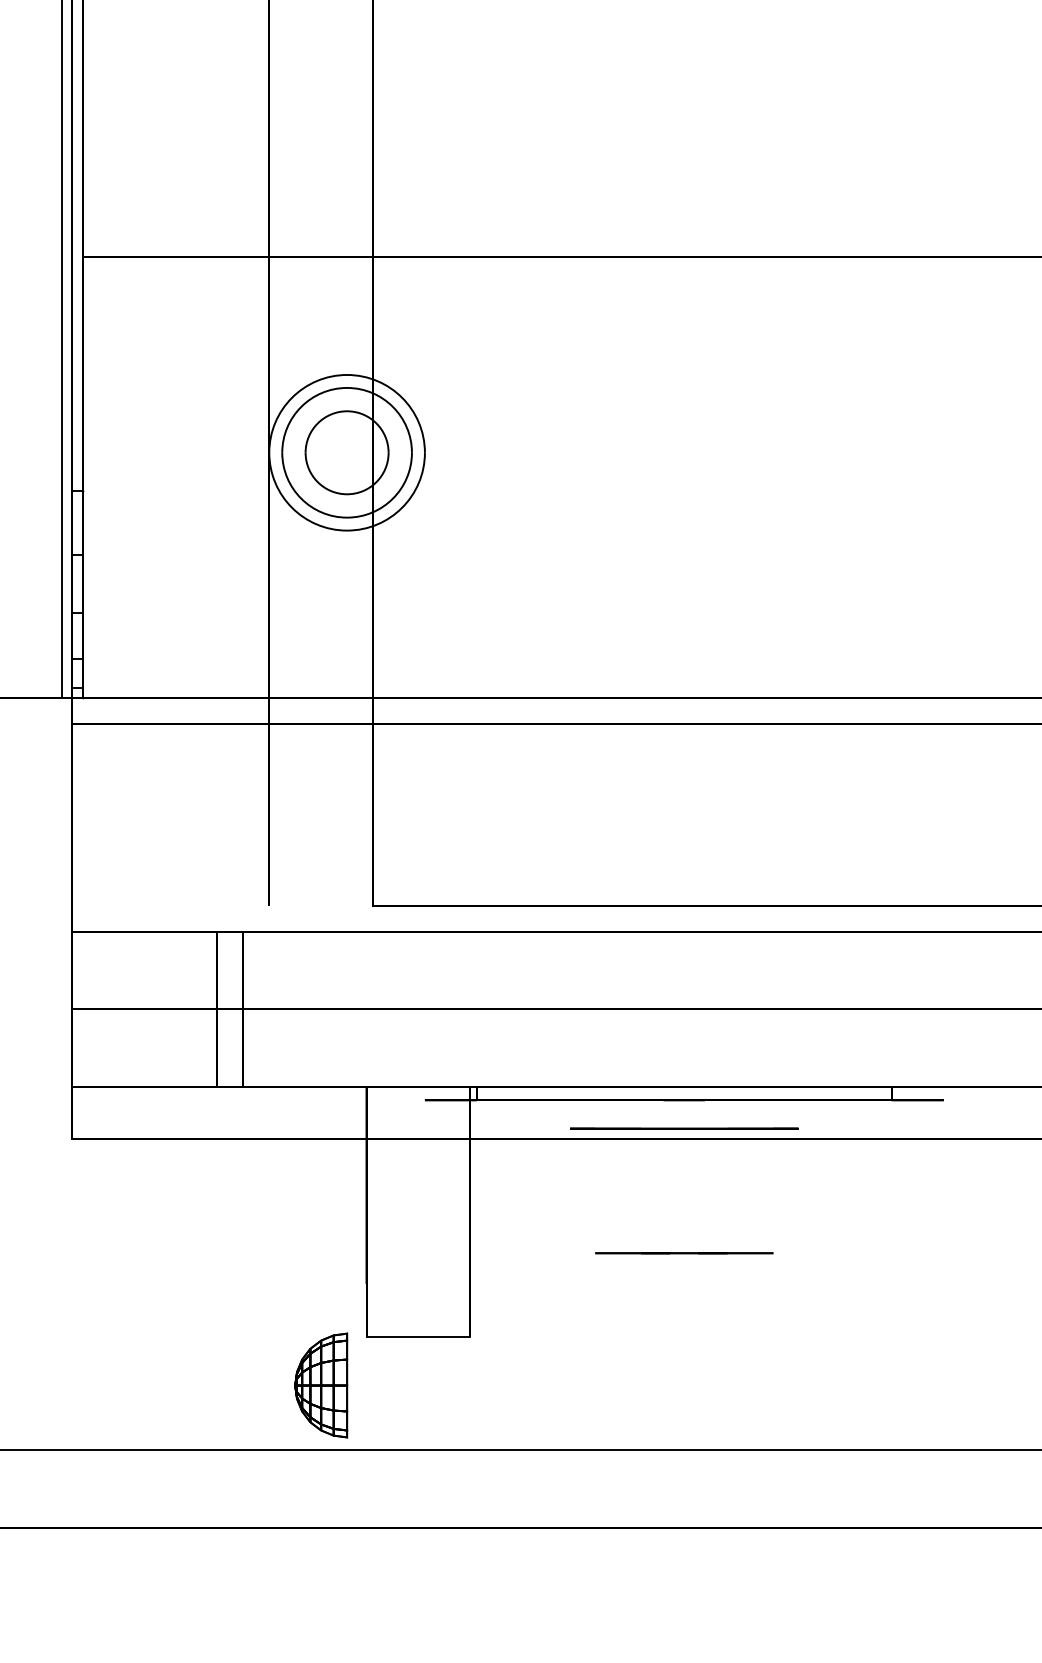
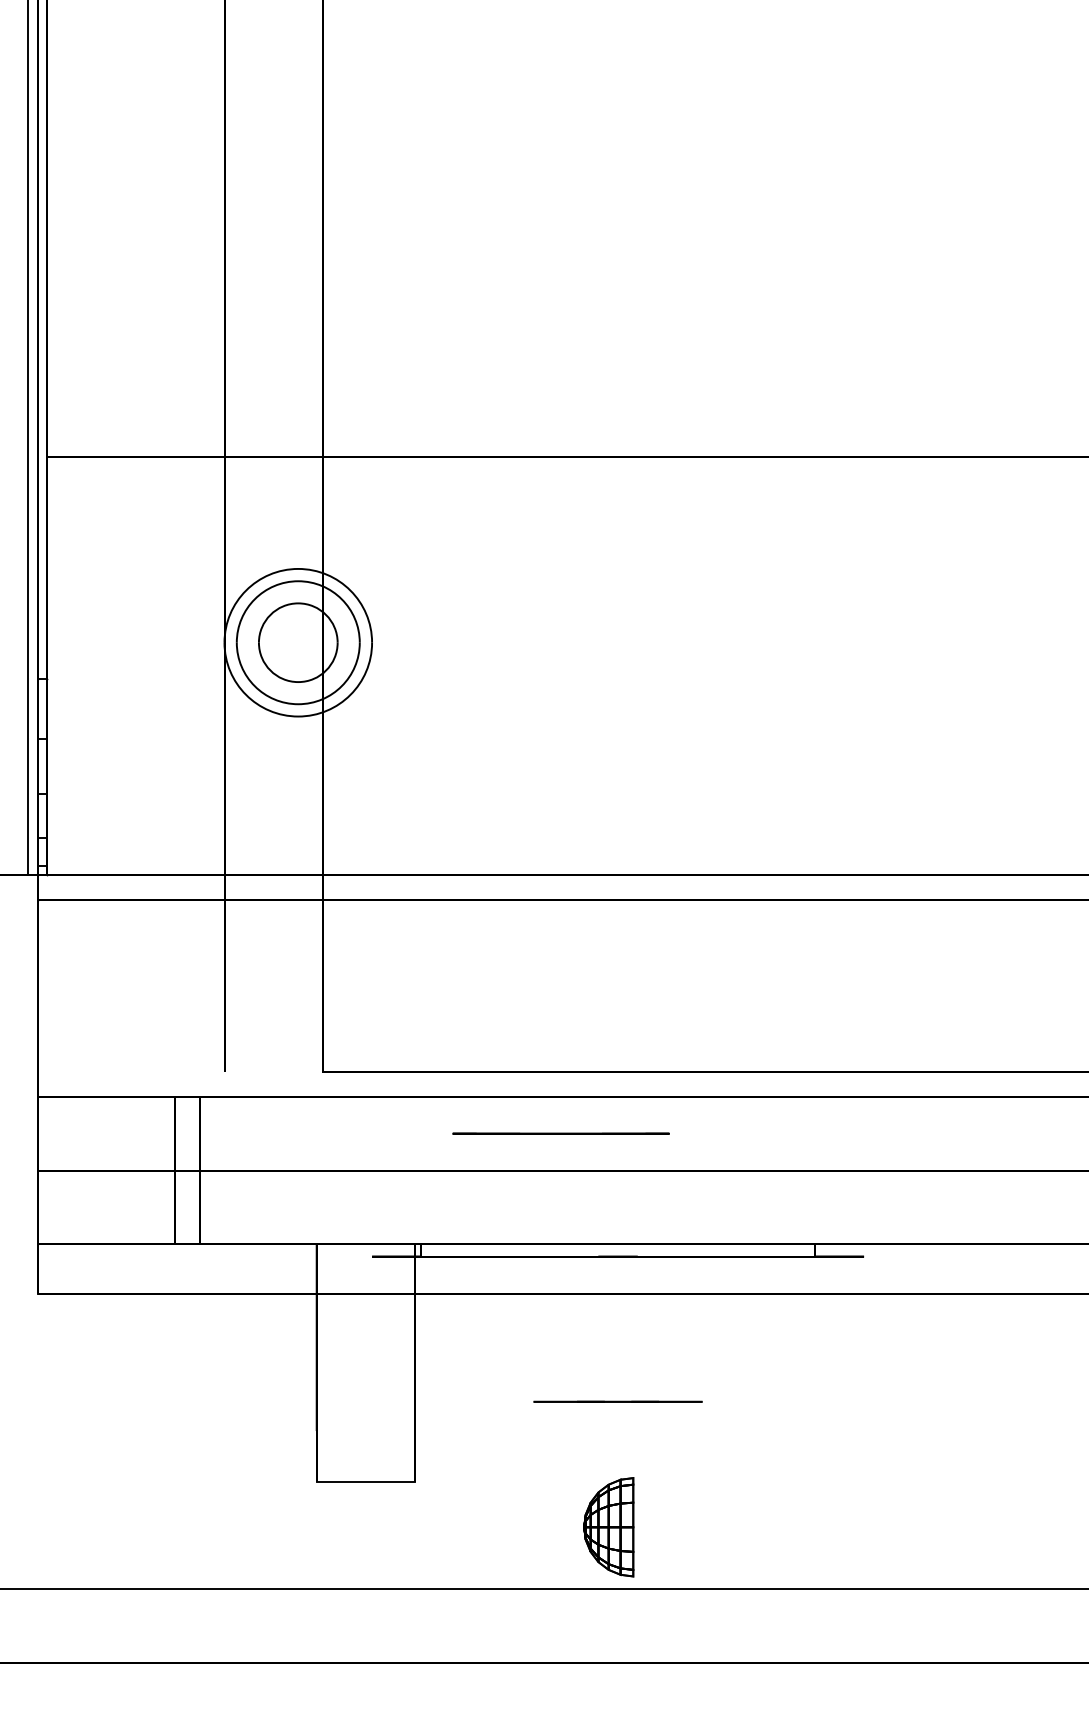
line: (683, 1128) -> (560, 1133), moved
part: (320, 1385) -> (608, 1527), moved

